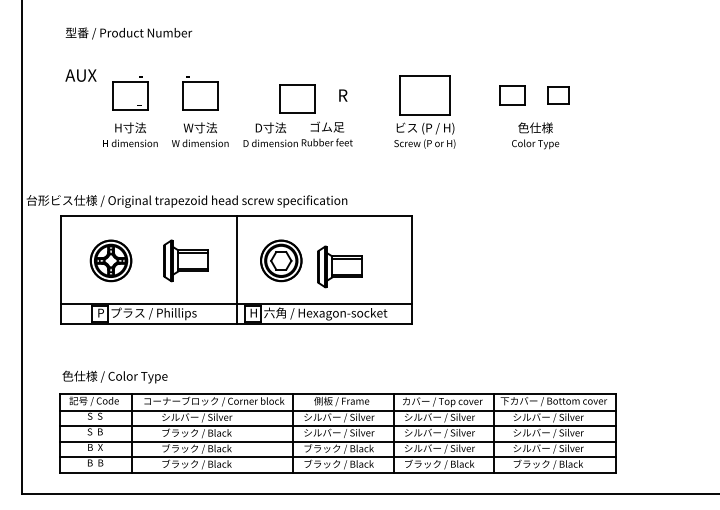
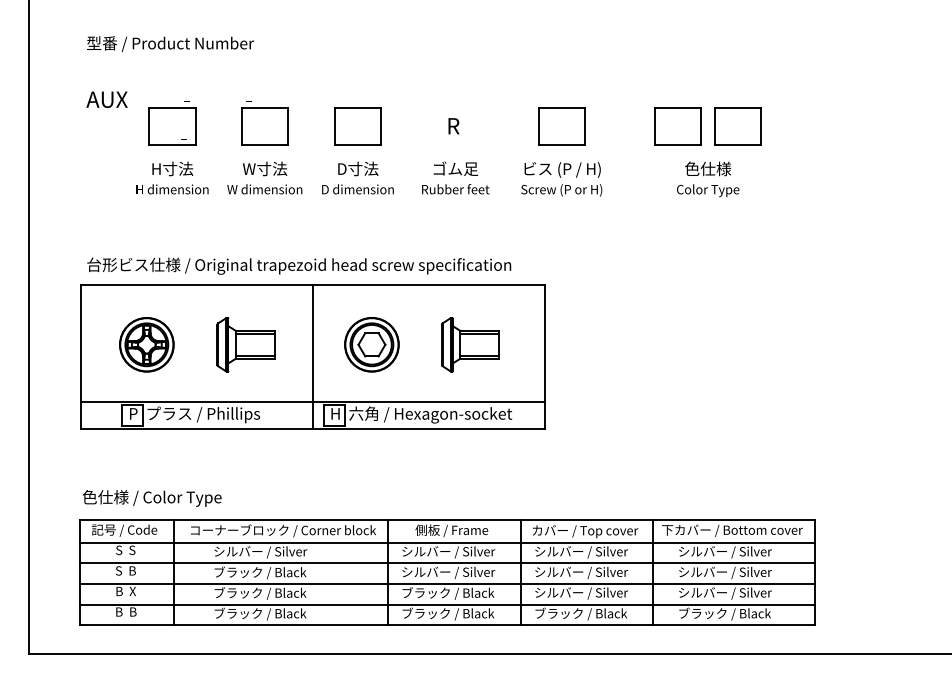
part: (424, 95) -> (561, 126), size x0.71
part: (512, 95) -> (677, 126), size x1.43
part: (557, 95) -> (737, 126), size x1.67
part: (296, 98) -> (357, 126), moved
text: (327, 133) -> (455, 177), moved
text: (187, 200) -> (299, 265), moved
part: (339, 266) -> (470, 344), moved

